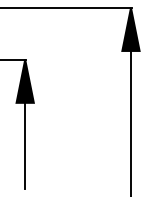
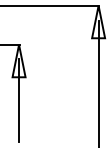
fill: (130, 28) -> (98, 21), removed
fill: (24, 80) -> (18, 60), removed

